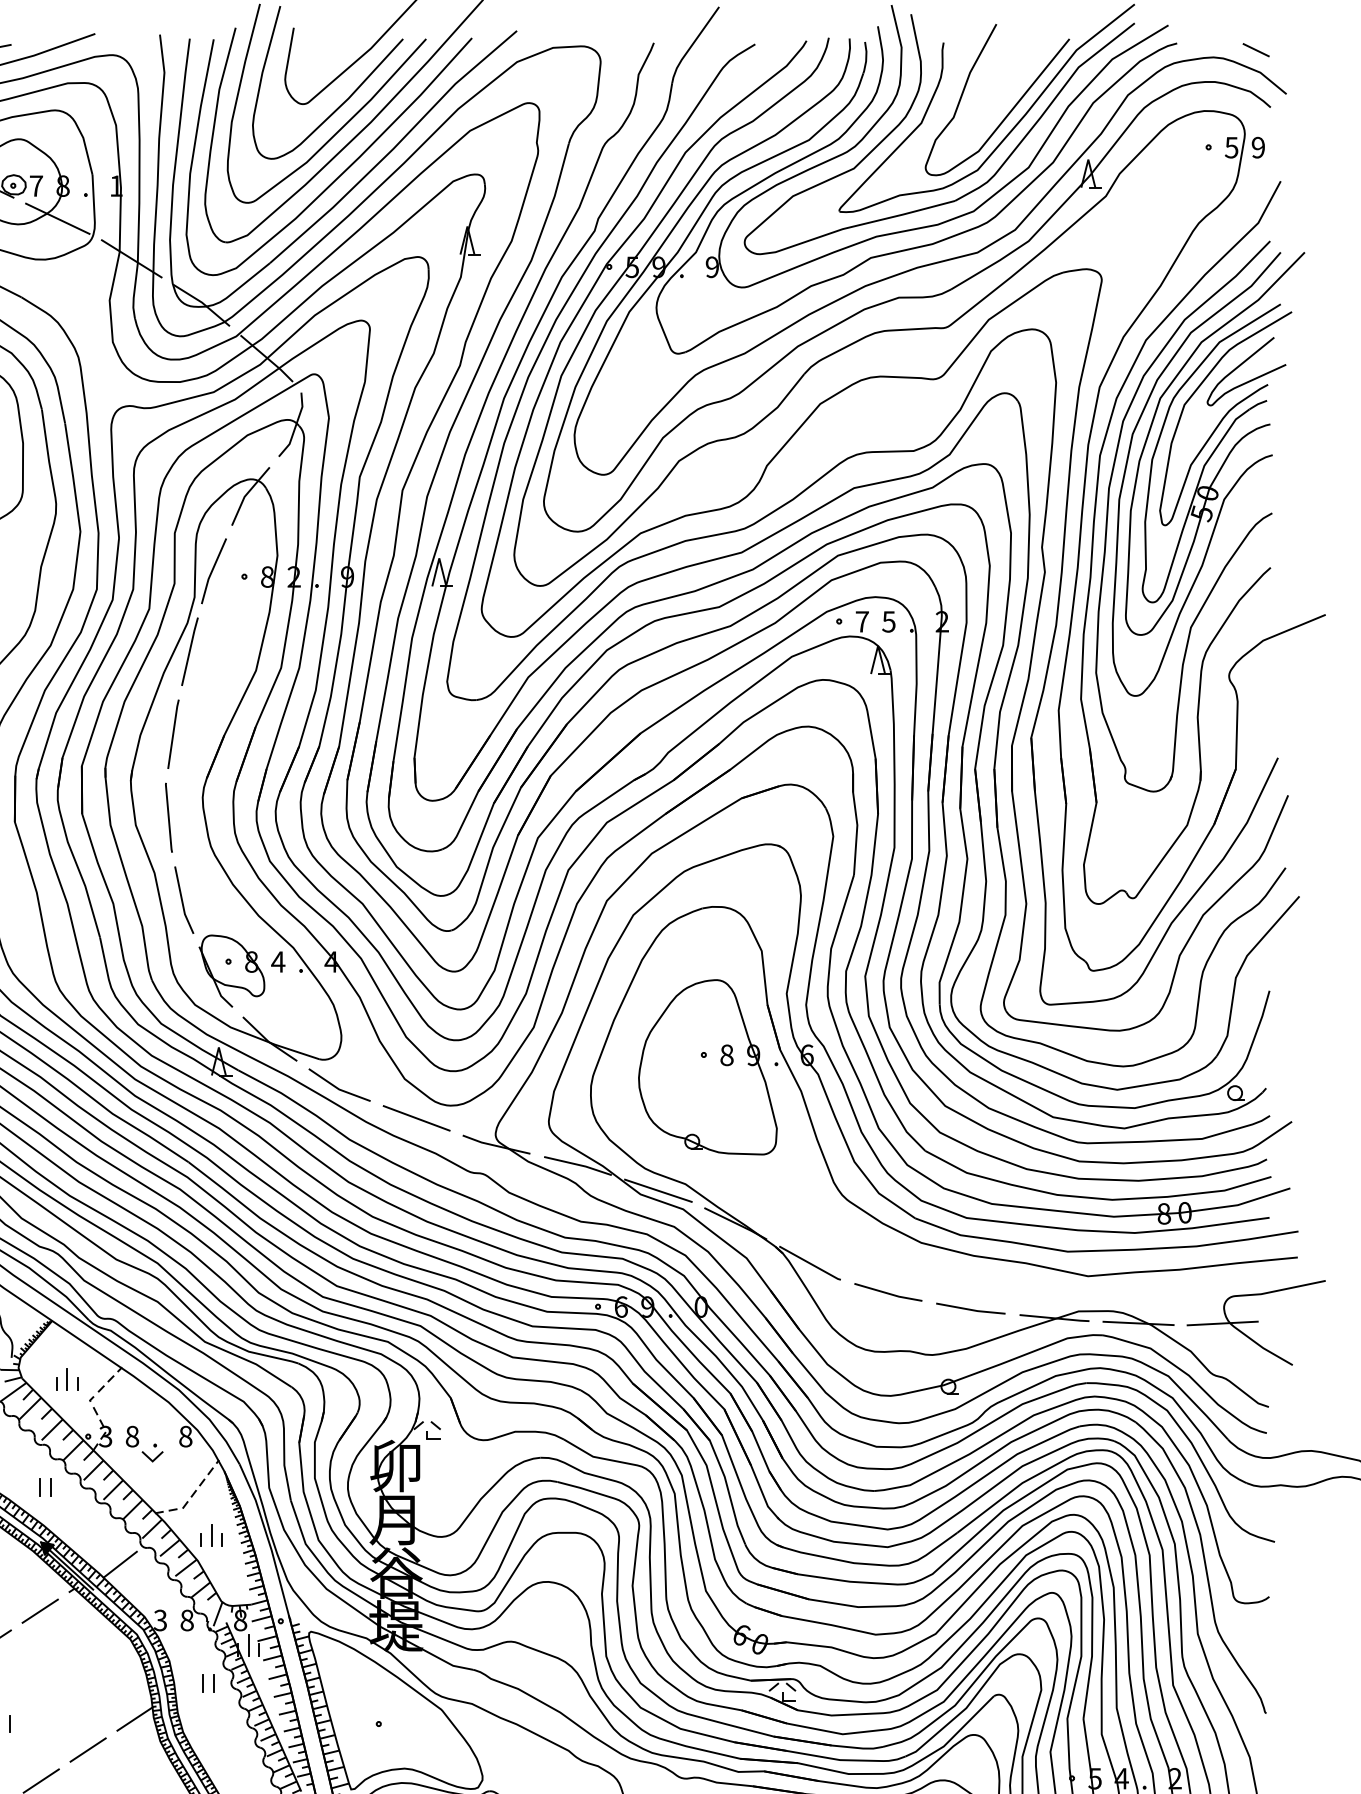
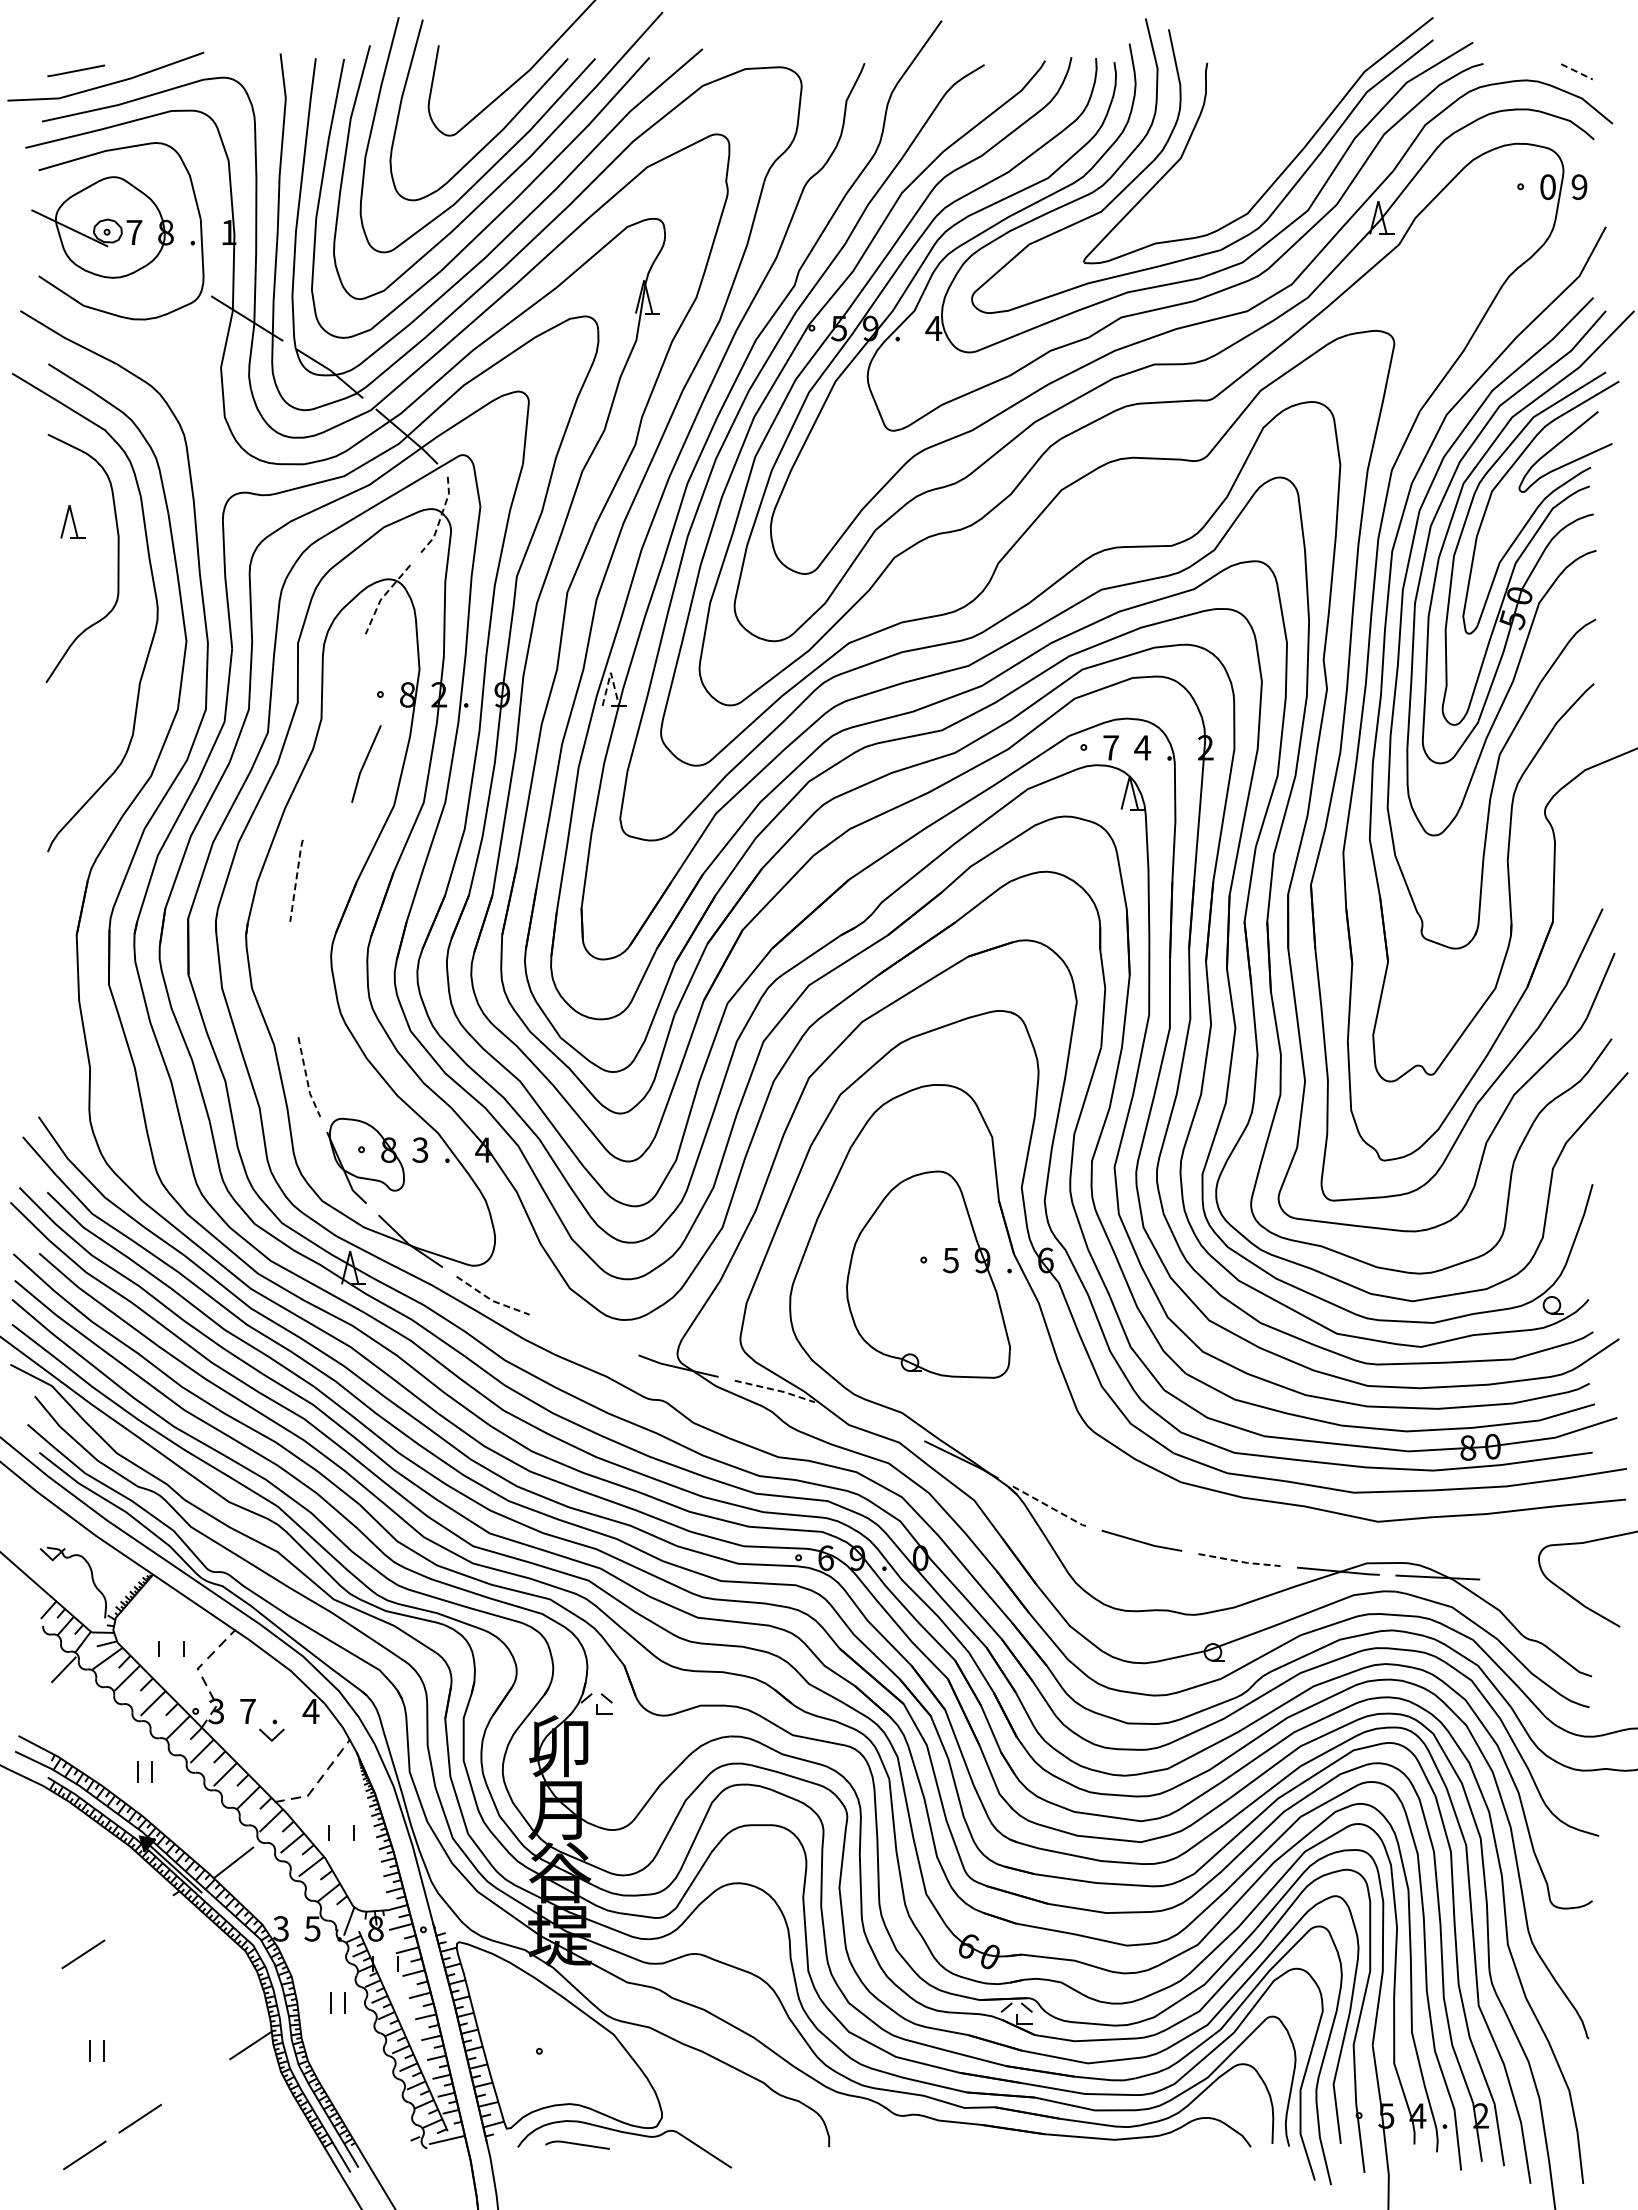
line: (1255, 49) -> (1576, 71), solid -> dashed
curve: (1011, 109) -> (1287, 141), removed
text: (1231, 147) -> (1547, 186), 5 -> 0
line: (57, 219) -> (159, 271), removed
text: (712, 267) -> (933, 328), 9 -> 4
line: (295, 427) -> (440, 517), solid -> dashed
line: (246, 494) -> (382, 597), solid -> dashed
line: (438, 558) -> (610, 672), solid -> dashed
line: (213, 570) -> (365, 763), moved
text: (888, 621) -> (1142, 747), 5 -> 4
line: (189, 651) -> (315, 782), removed
line: (173, 734) -> (296, 880), solid -> dashed
line: (168, 817) -> (290, 979), removed
line: (182, 902) -> (307, 1079), solid -> dashed
text: (277, 961) -> (419, 1149), 4 -> 3
text: (726, 1055) -> (950, 1260), 8 -> 5
line: (338, 1089) -> (491, 1300), solid -> dashed
line: (417, 1117) -> (584, 1334), removed
line: (579, 1165) -> (776, 1390), solid -> dashed
line: (658, 1190) -> (869, 1420), removed
line: (811, 1264) -> (1050, 1507), solid -> dashed
line: (971, 1309) -> (1240, 1561), solid -> dashed
line: (1222, 1323) -> (1536, 1577), removed
line: (66, 1379) -> (170, 1643), removed
text: (132, 1436) -> (247, 1711), 8 -> 7
text: (185, 1436) -> (310, 1711), 8 -> 4
line: (211, 1534) -> (341, 1827), removed
line: (39, 1610) -> (138, 1917), removed
text: (187, 1620) -> (312, 1928), 8 -> 5
line: (248, 1644) -> (385, 1957), removed
line: (88, 1749) -> (195, 2081), removed

